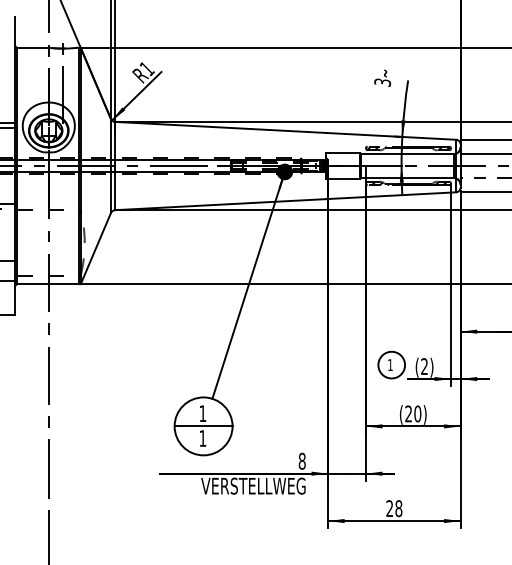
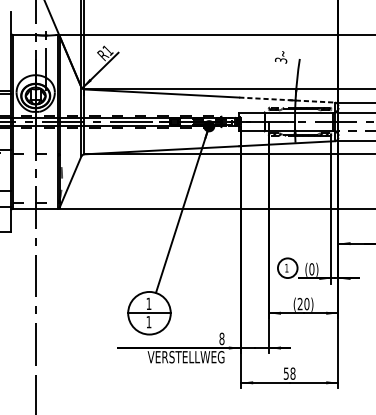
line: (391, 136) -> (287, 100), solid -> dashed
text: (424, 366) -> (311, 269), (2) -> (0)
text: (389, 508) -> (286, 373), 28 -> 58

